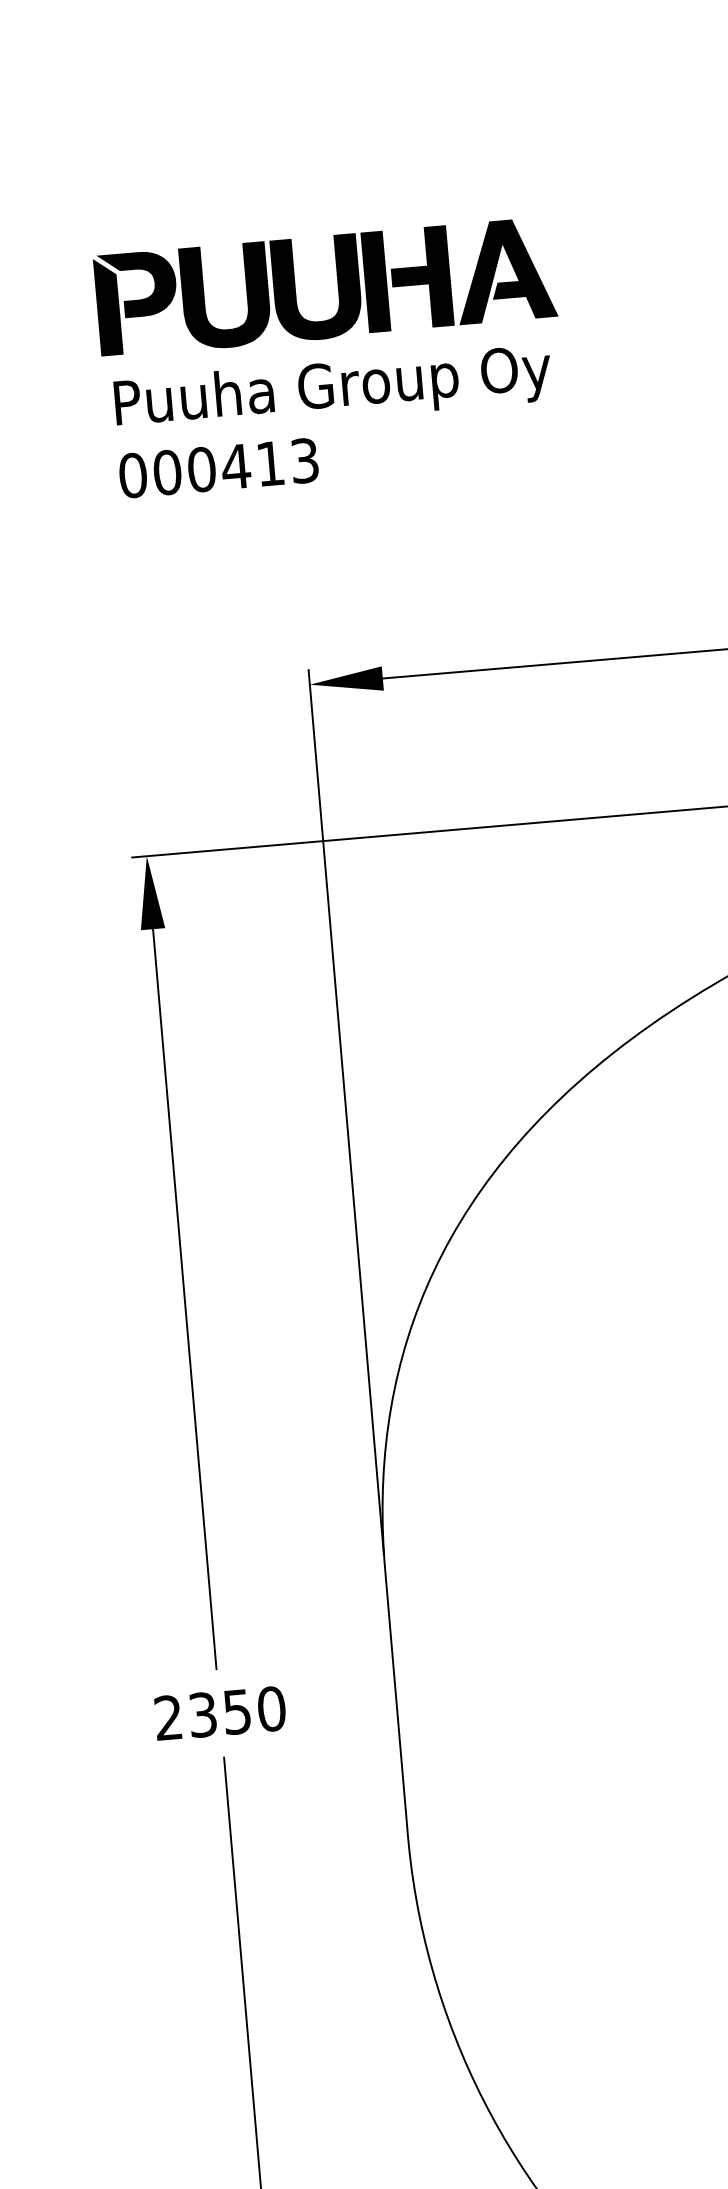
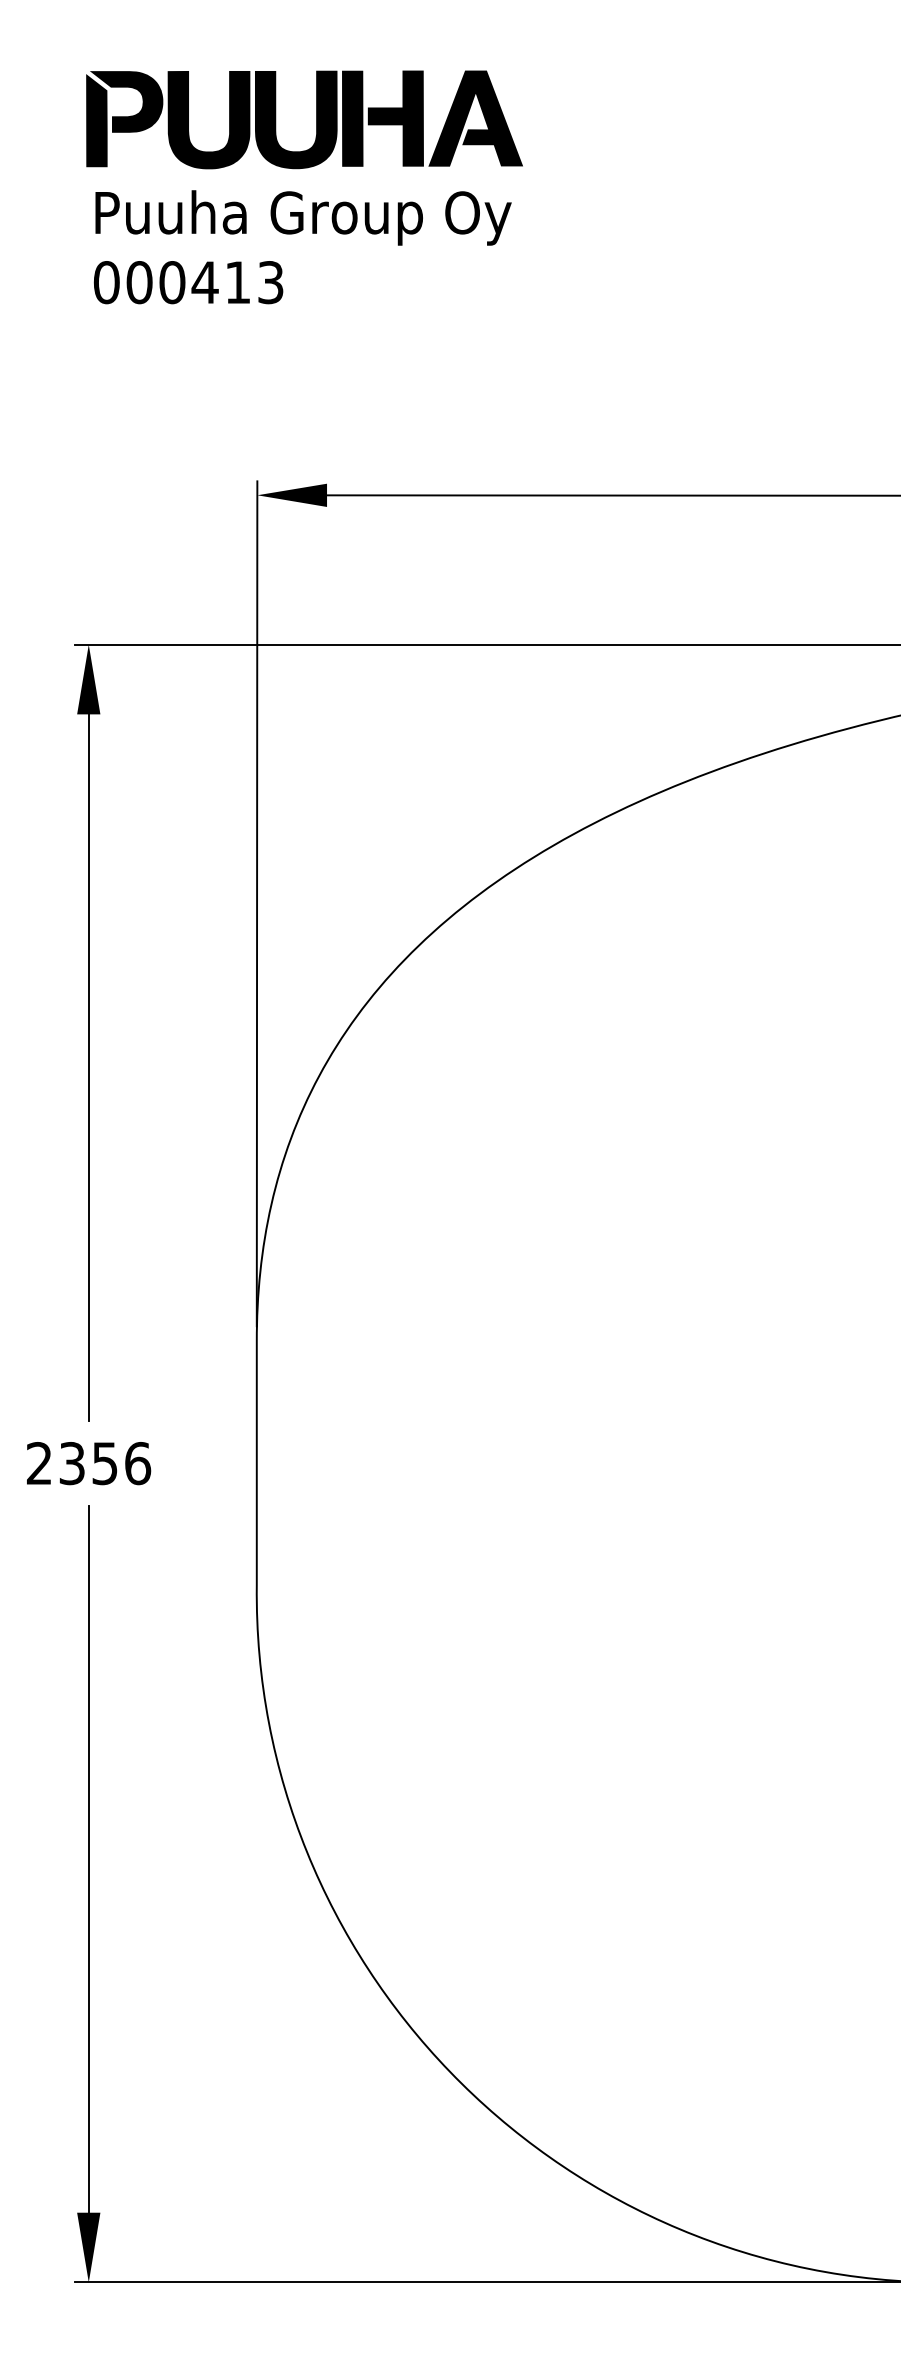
text: (272, 1708) -> (138, 1463), 2350 -> 2356

